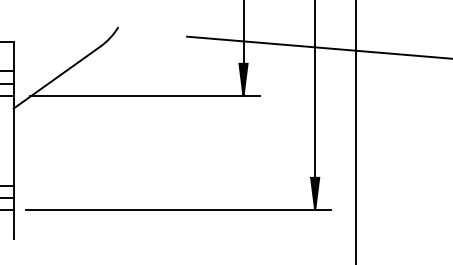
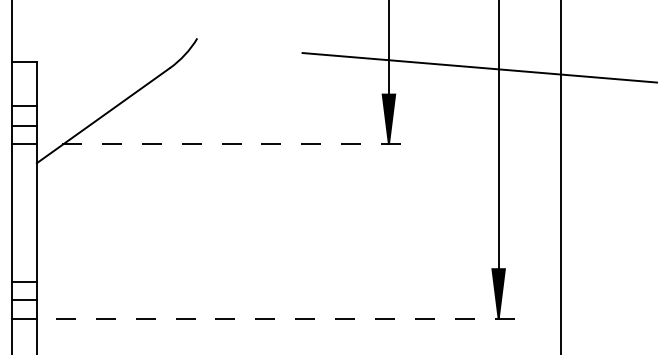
line: (144, 96) -> (237, 144), solid -> dashed
line: (178, 210) -> (289, 319), solid -> dashed

